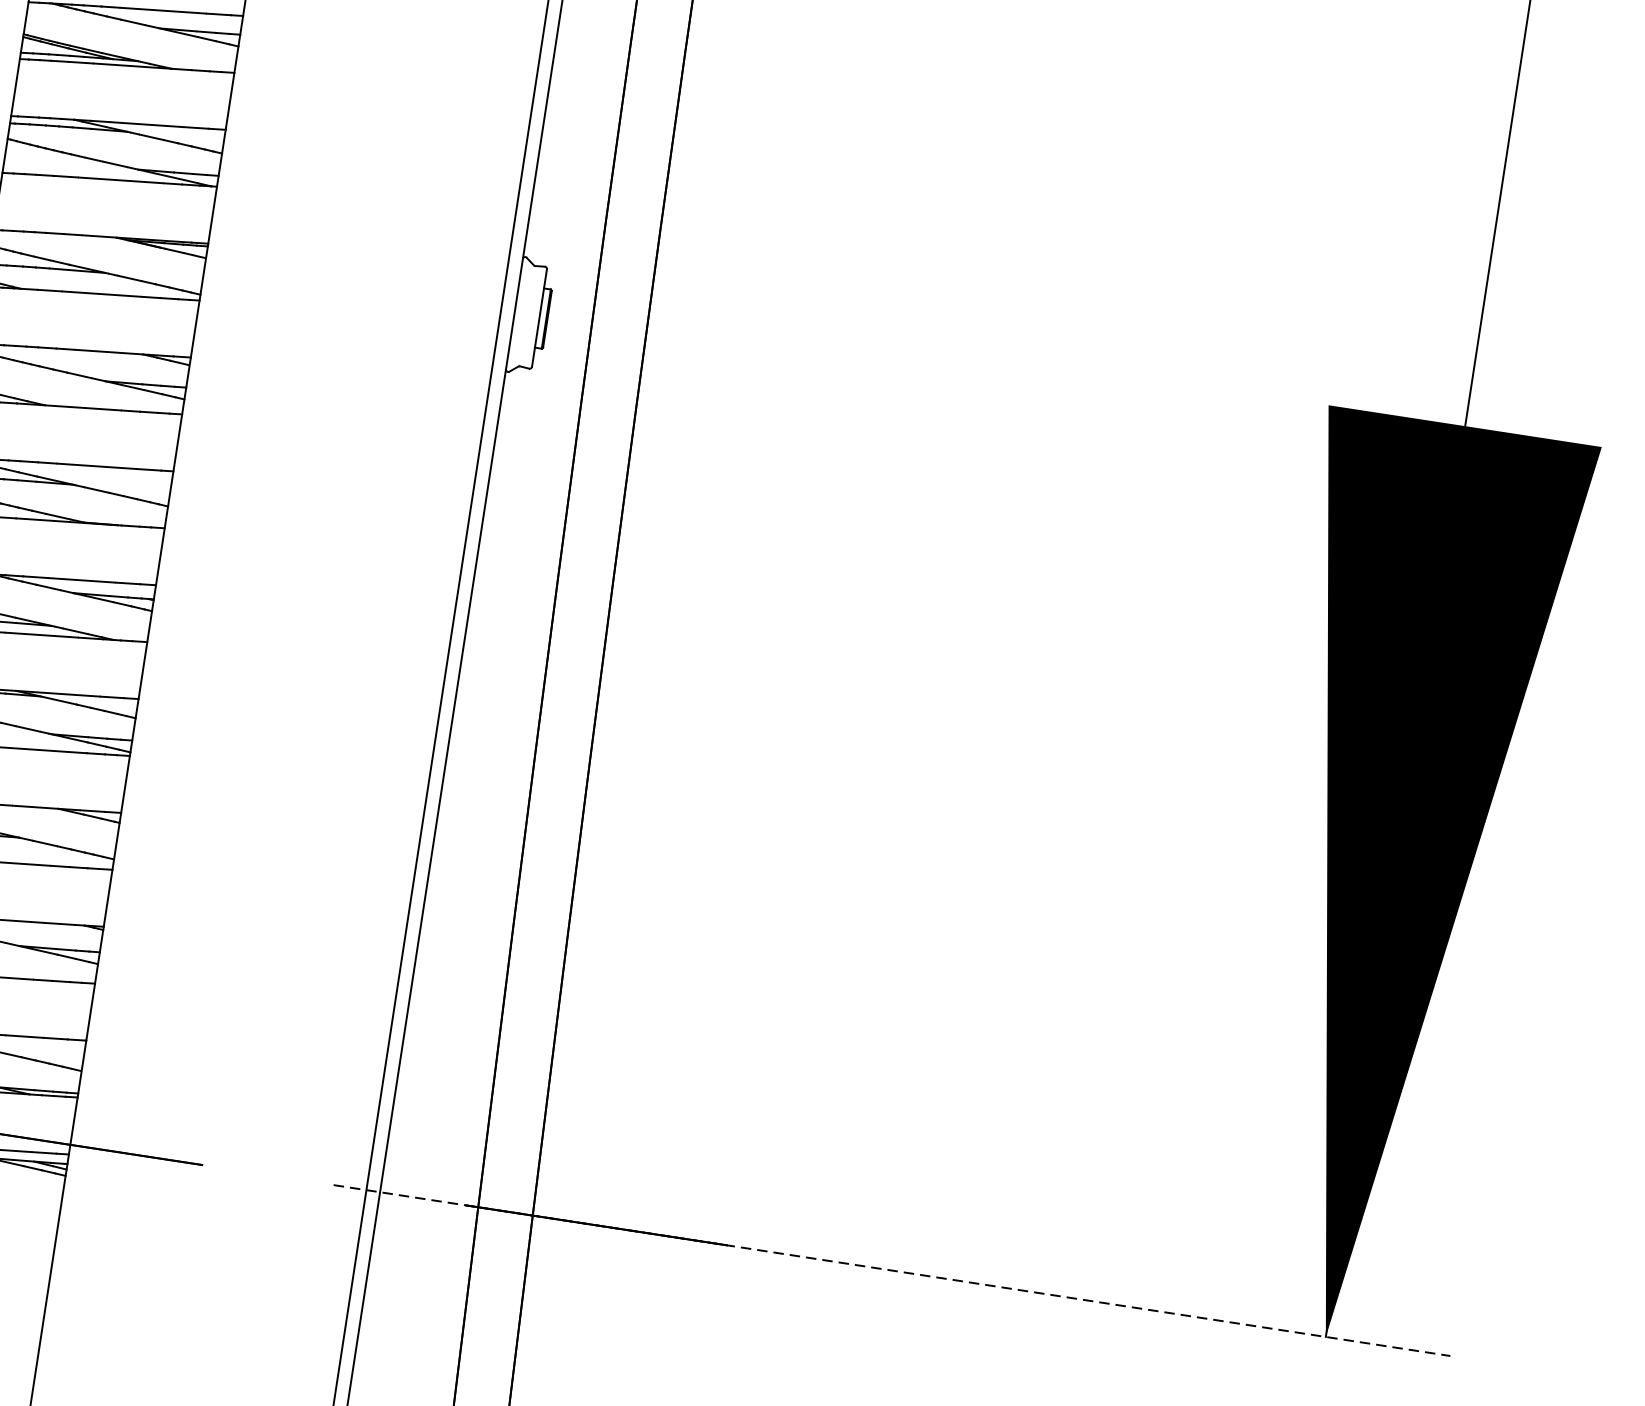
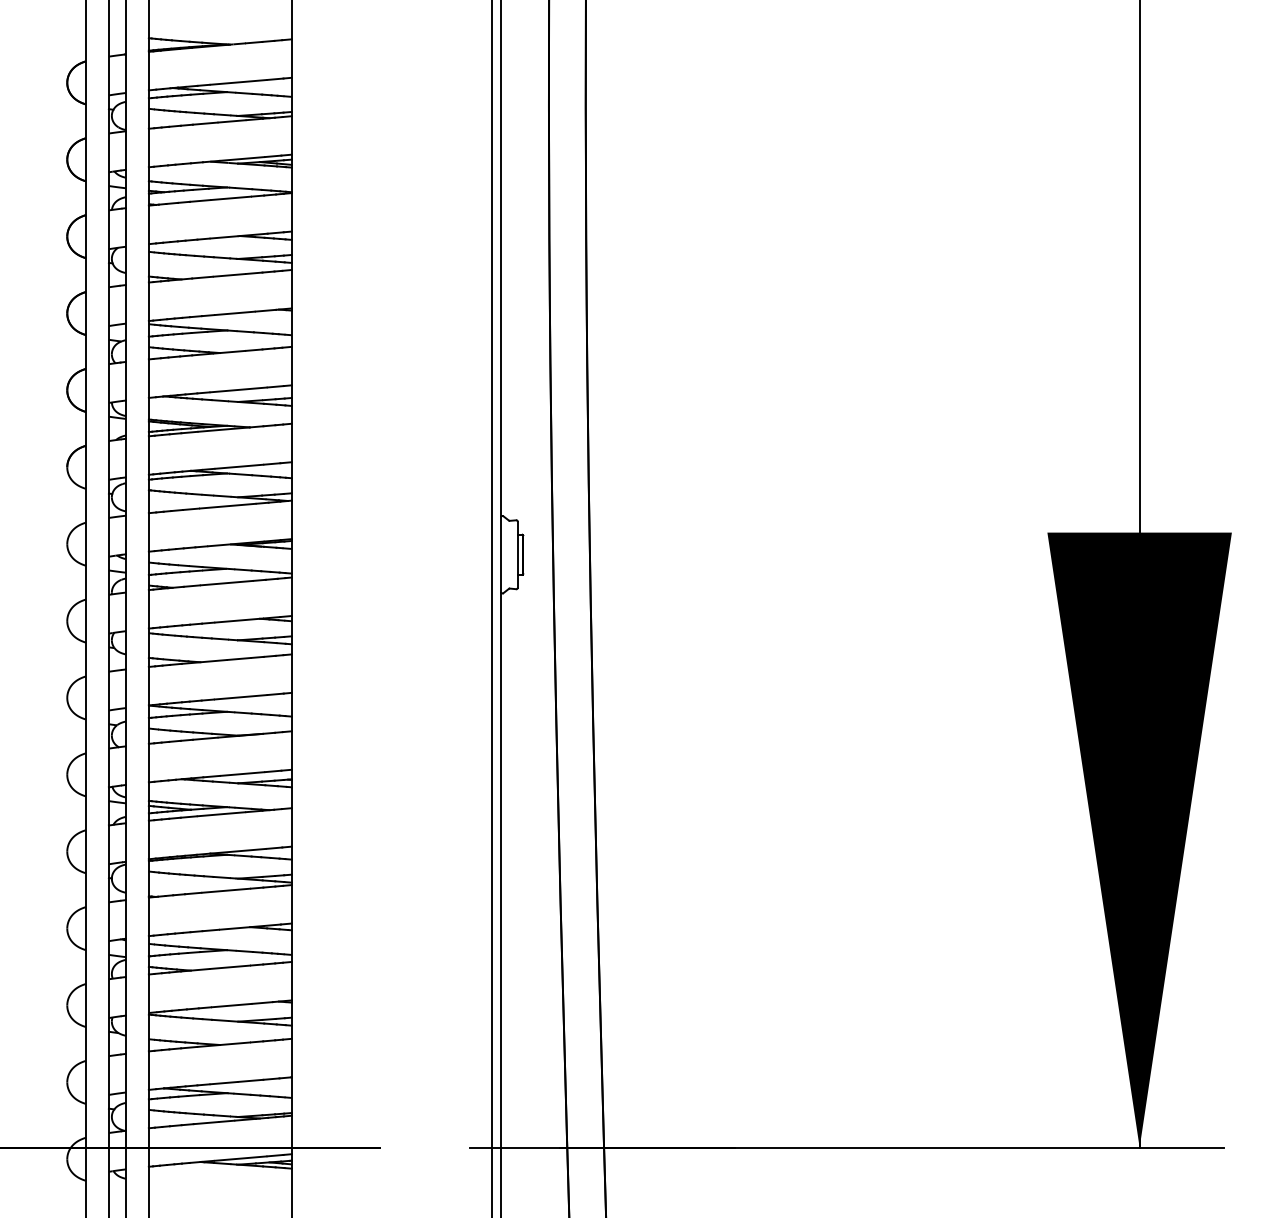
line: (893, 1270) -> (847, 1147), dashed -> solid

